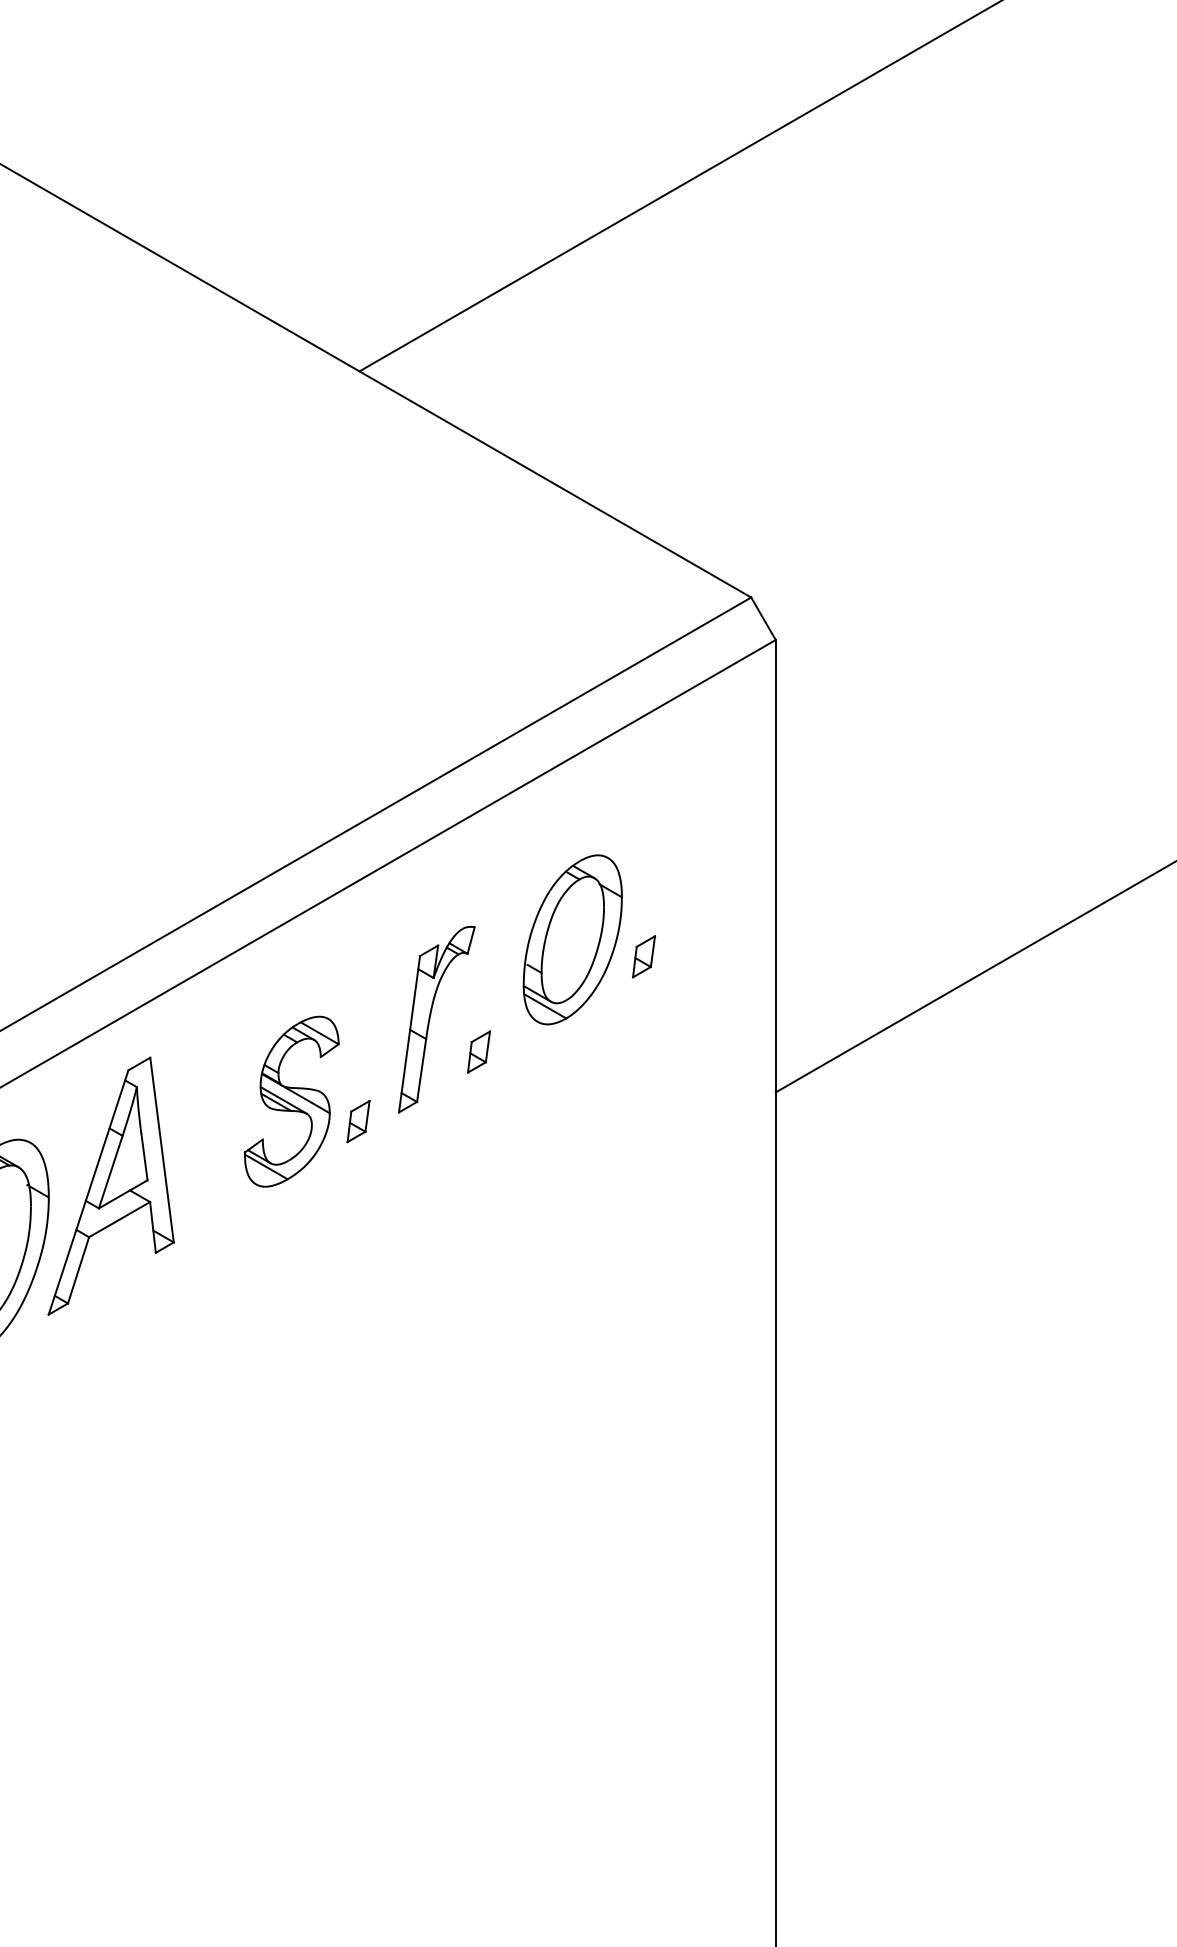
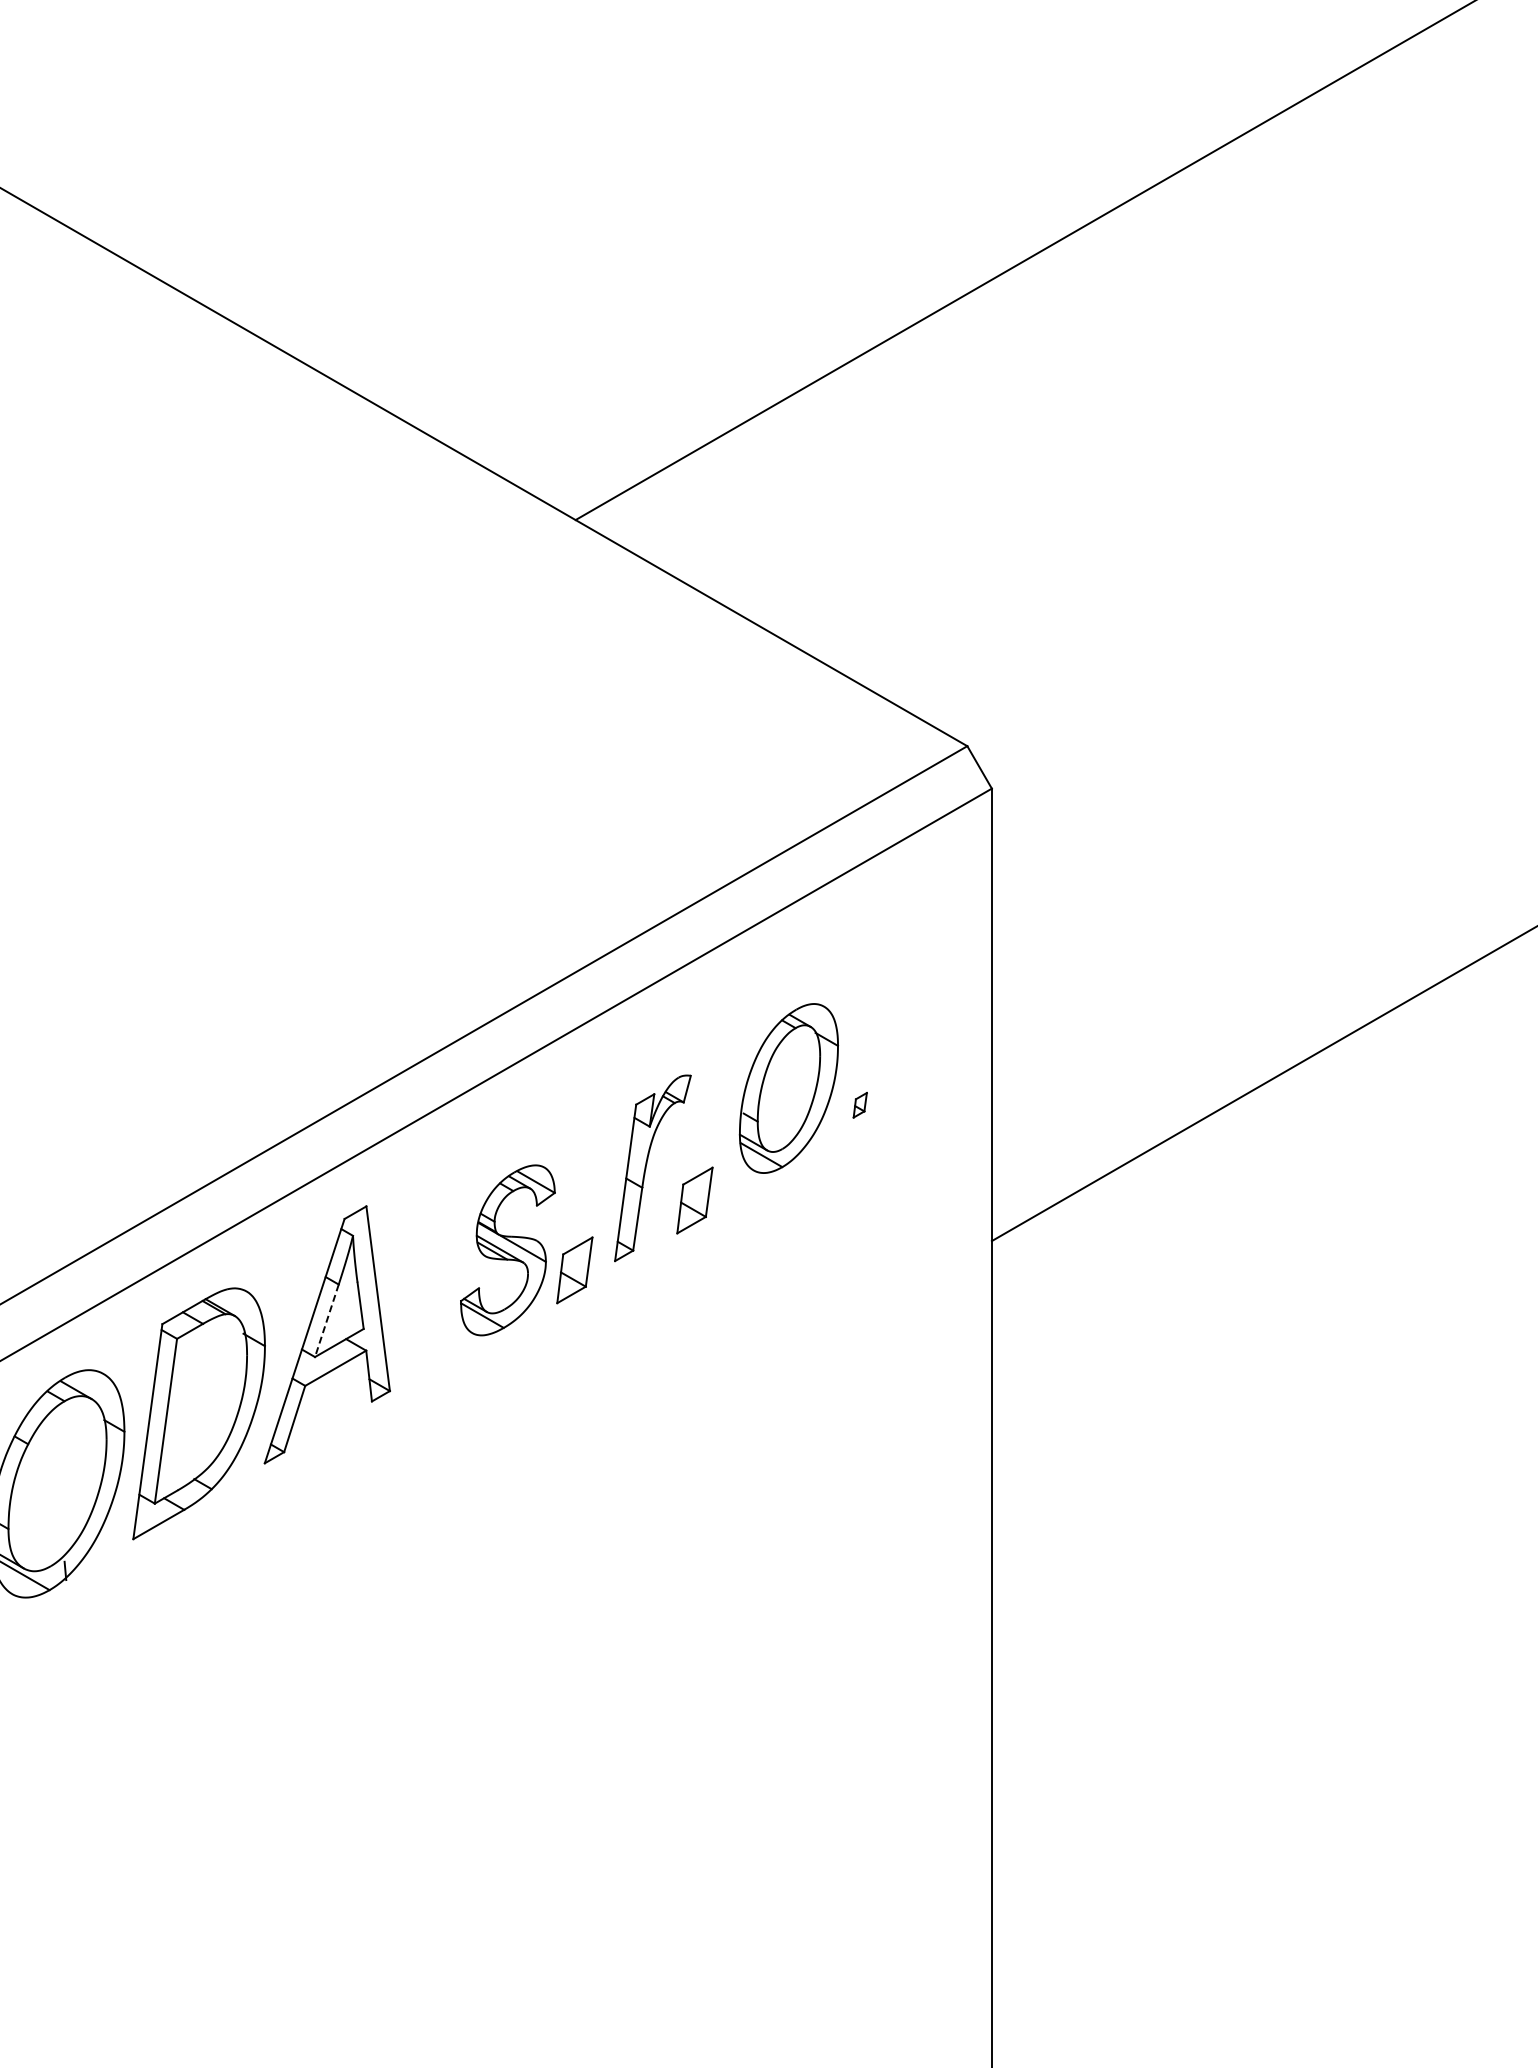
part: (644, 955) -> (860, 1104), size x0.6
part: (479, 1051) -> (695, 1200), size x1.6
part: (358, 1120) -> (574, 1269), size x1.6
line: (110, 1172) -> (326, 1321), solid -> dashed

